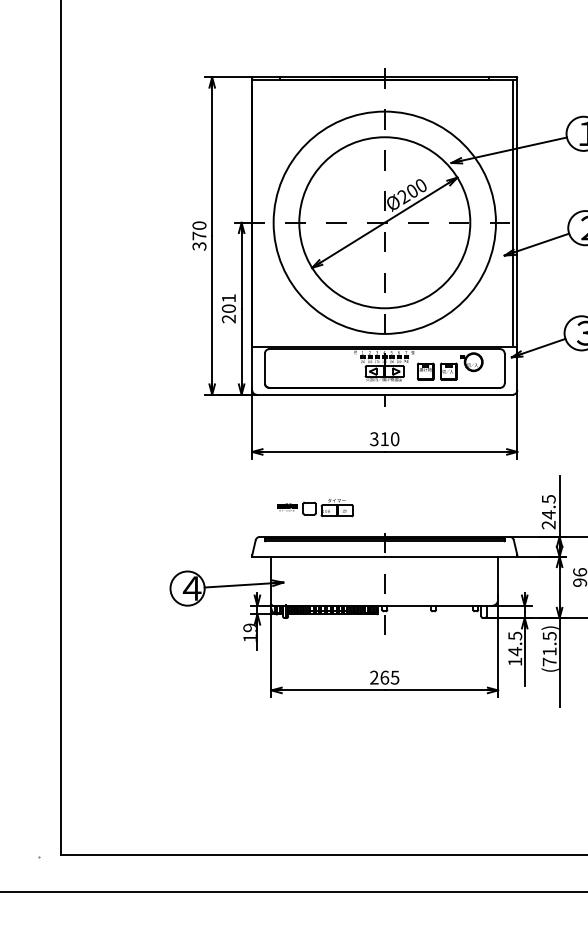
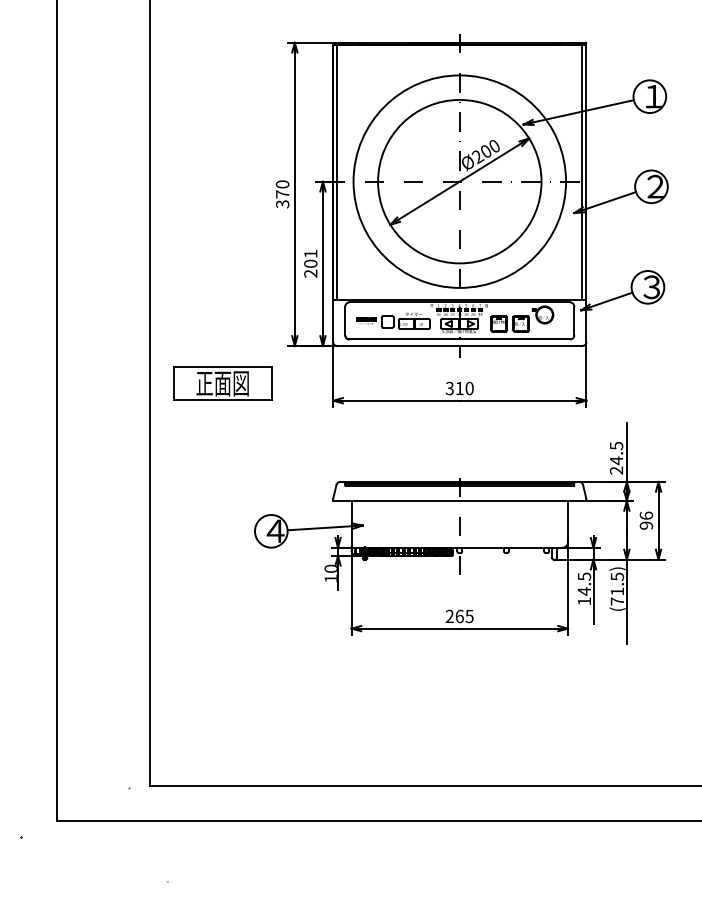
line: (256, 213) -> (337, 172), added
part: (136, 433) -> (222, 383), added
part: (315, 507) -> (393, 320), moved
text: (249, 627) -> (330, 568), 19 -> 10

